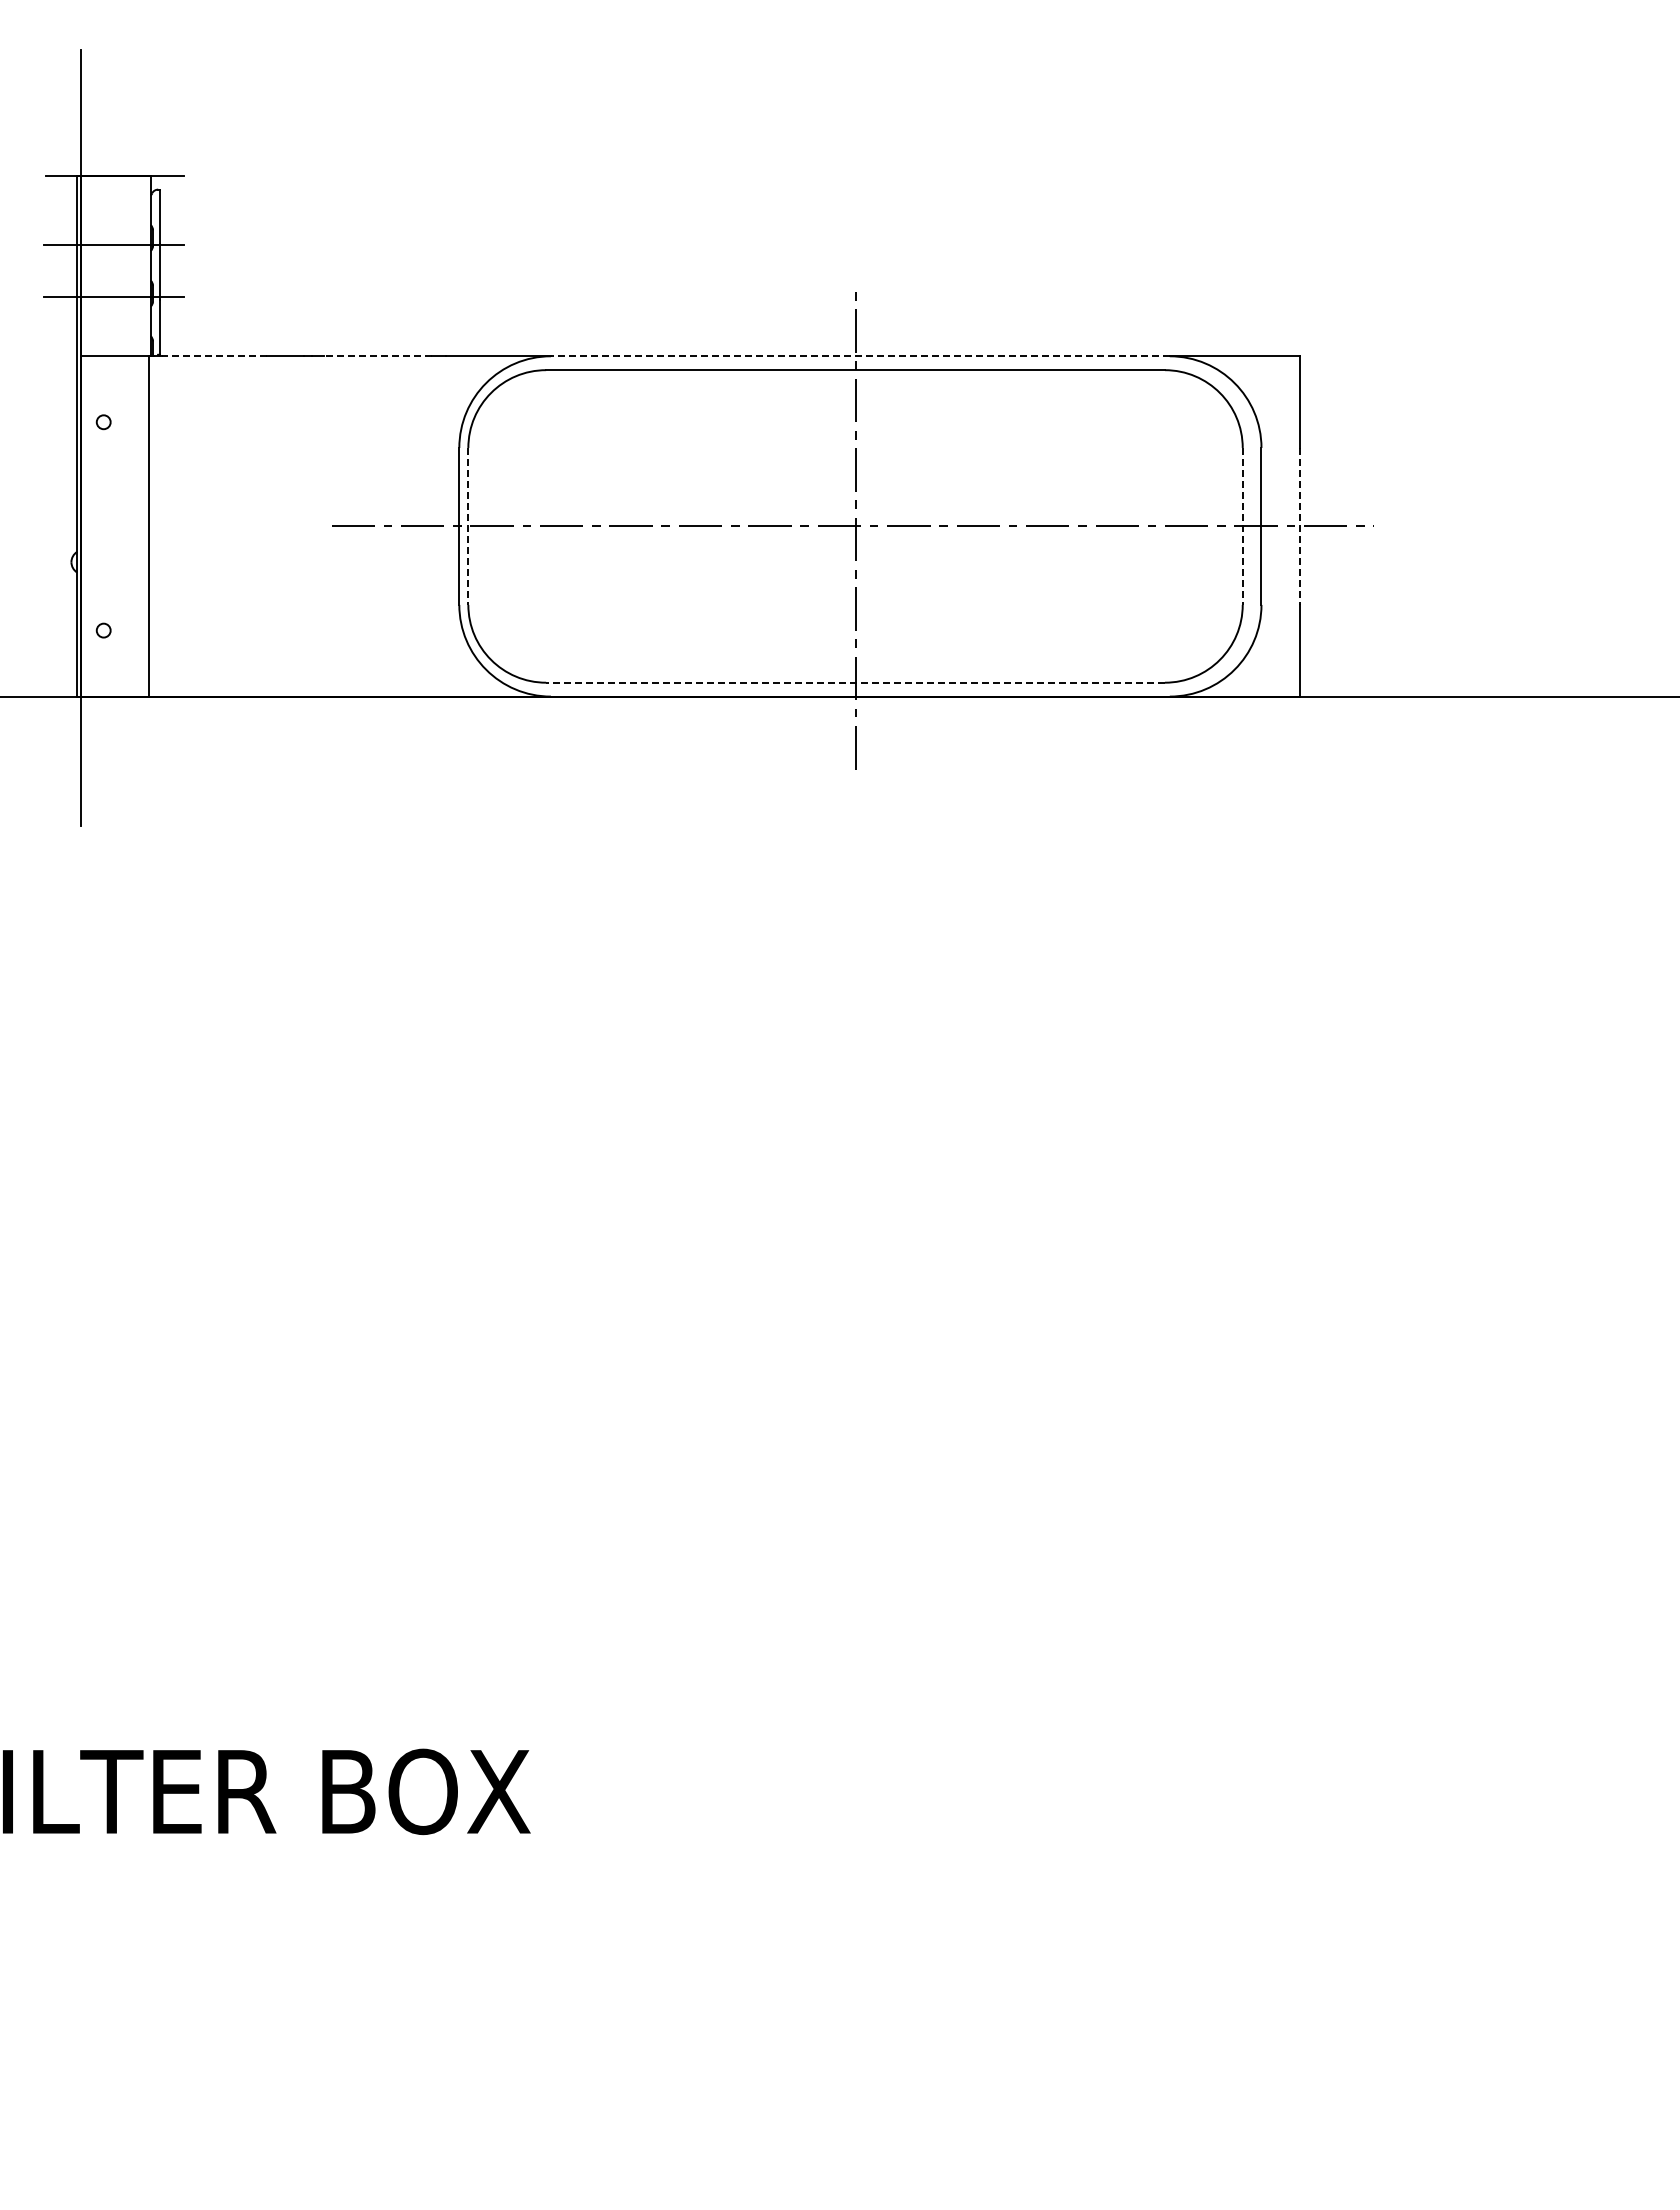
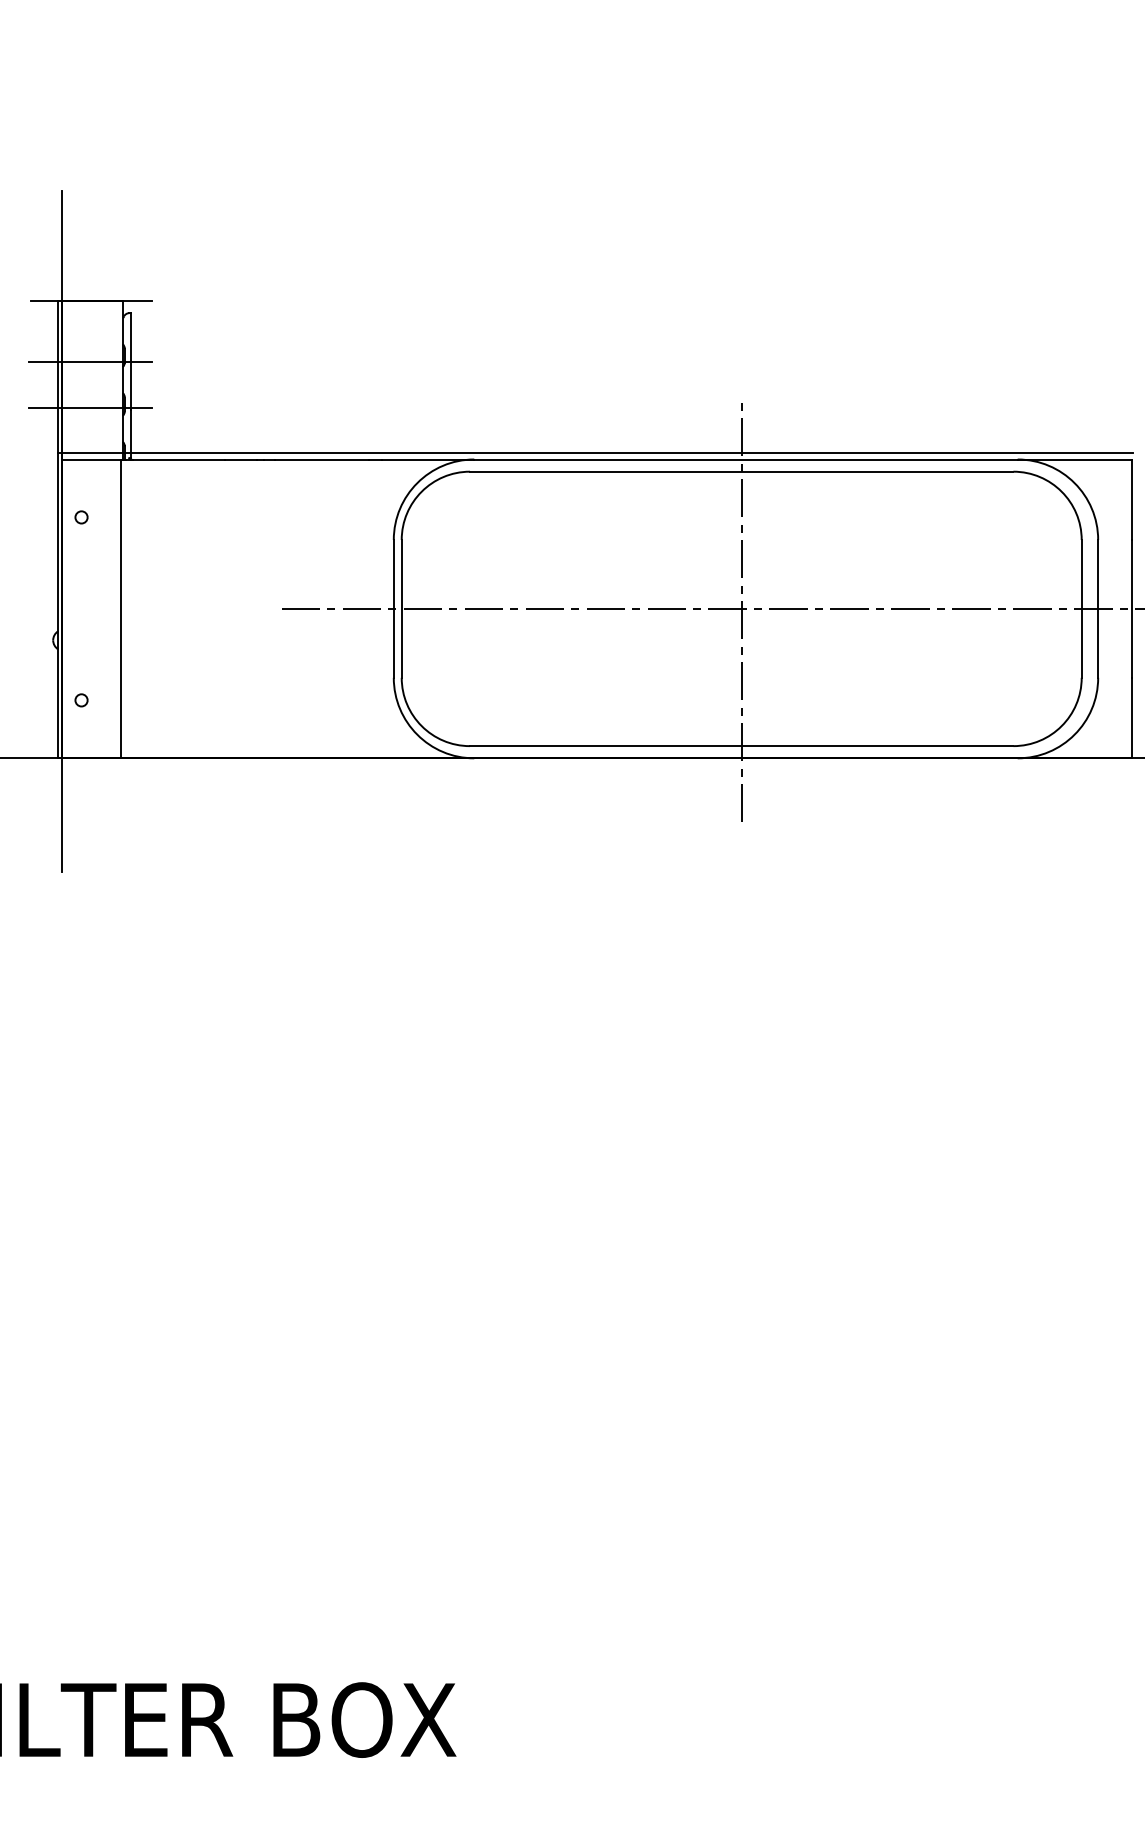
line: (688, 349) -> (595, 453), added
line: (214, 356) -> (178, 459), dashed -> solid
line: (377, 356) -> (321, 459), dashed -> solid
line: (859, 356) -> (745, 459), dashed -> solid
line: (468, 526) -> (401, 608), dashed -> solid
line: (1242, 526) -> (1081, 608), dashed -> solid
line: (1300, 526) -> (1132, 608), dashed -> solid
line: (855, 682) -> (741, 745), dashed -> solid

